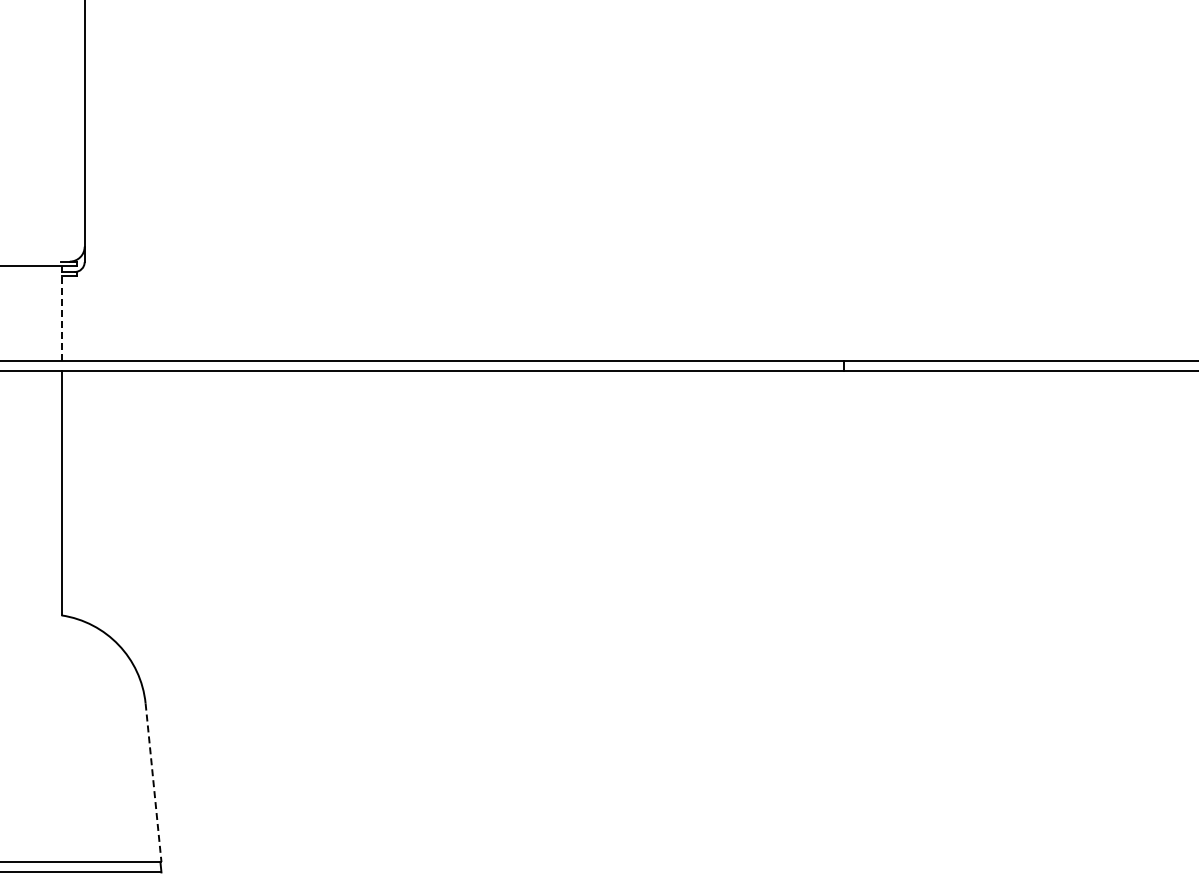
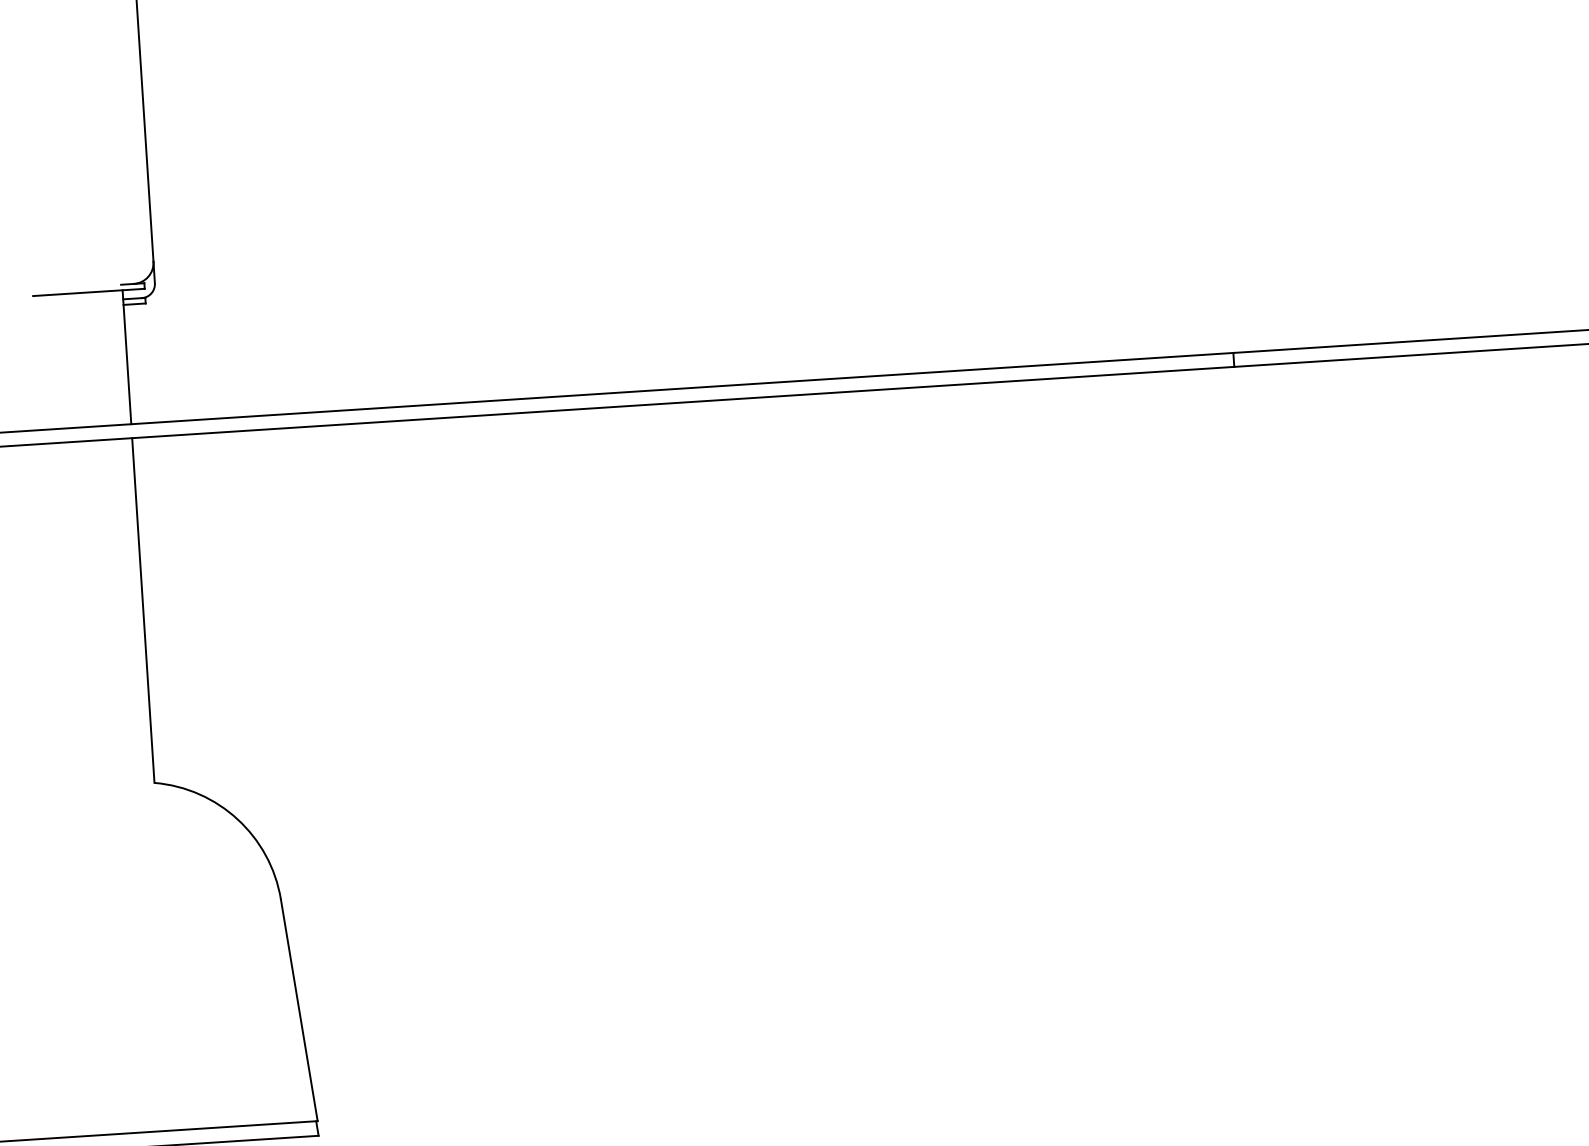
line: (61, 313) -> (126, 357), dashed -> solid
line: (153, 782) -> (299, 1009), dashed -> solid

